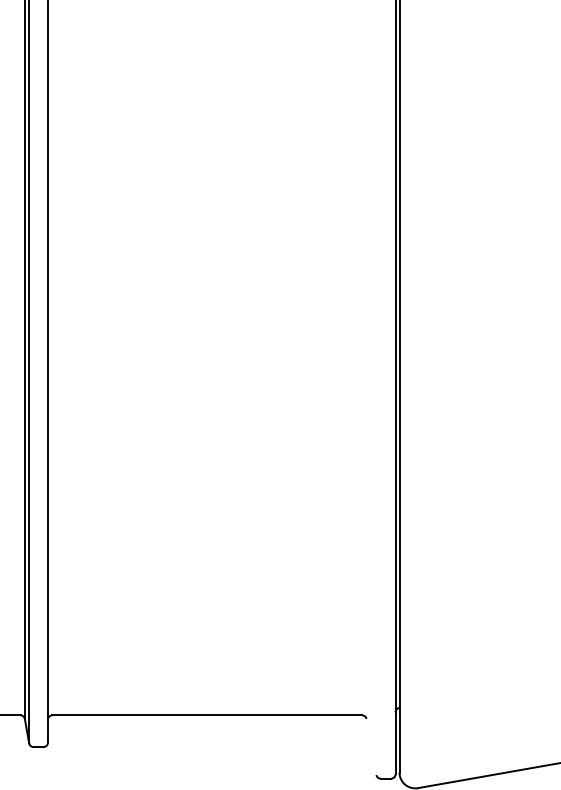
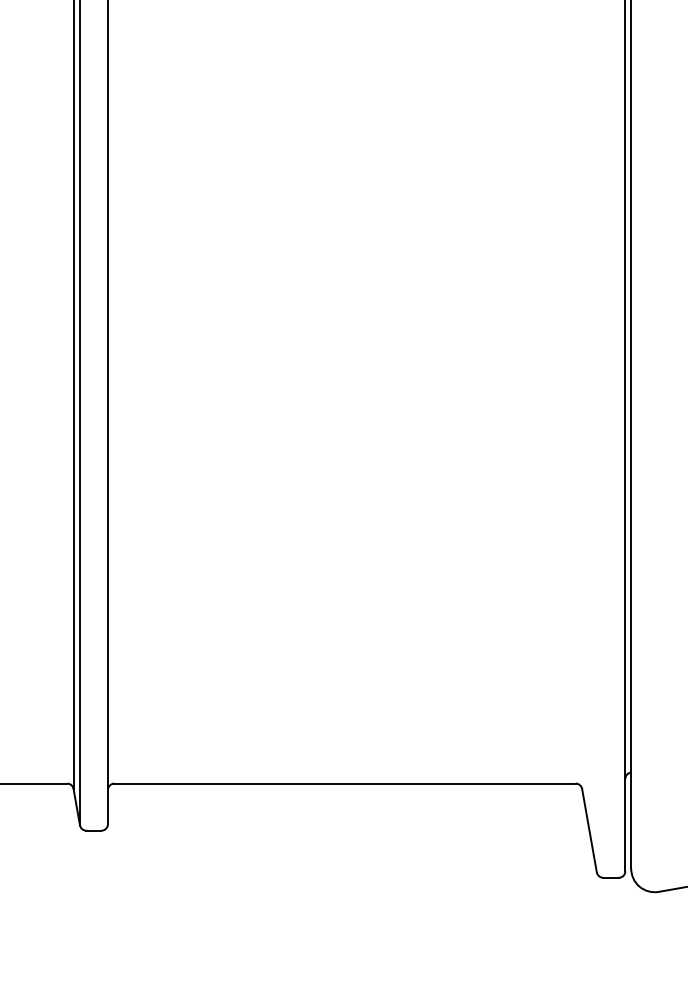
line: (371, 746) -> (589, 829), added

